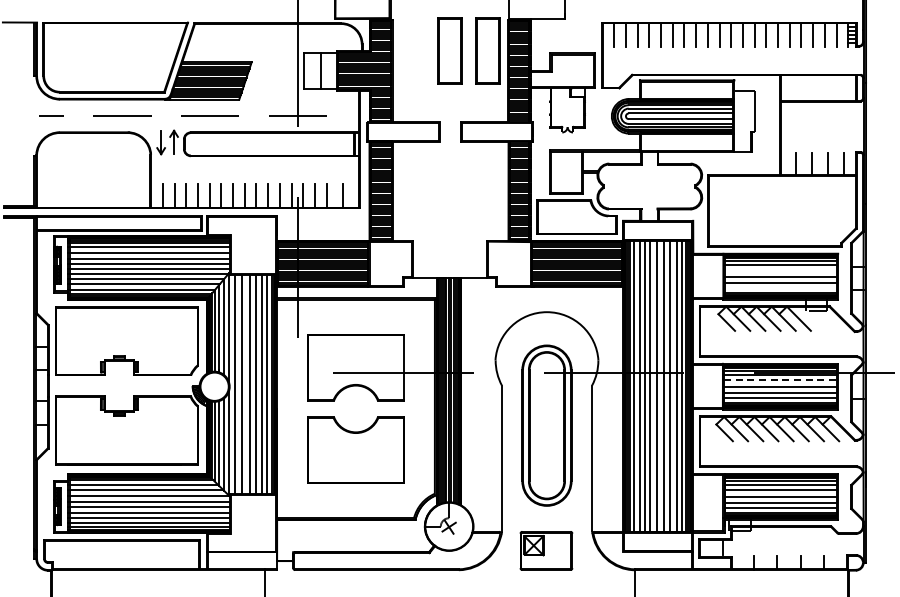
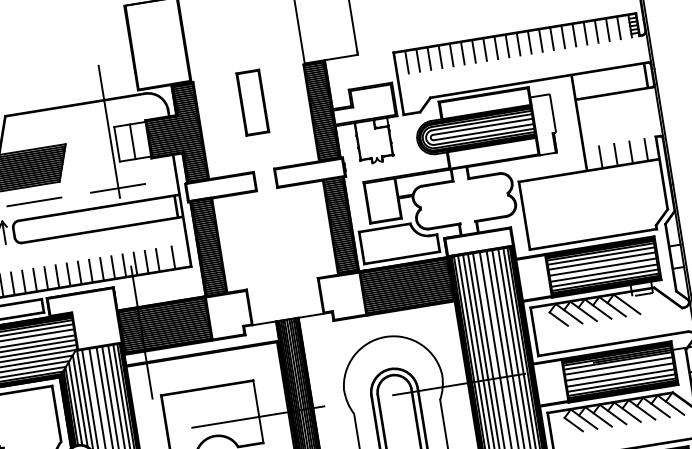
part: (487, 50) -> (288, 96), removed
line: (780, 270) -> (601, 261), added
line: (780, 288) -> (604, 278), added
line: (780, 380) -> (618, 366), dashed -> solid

